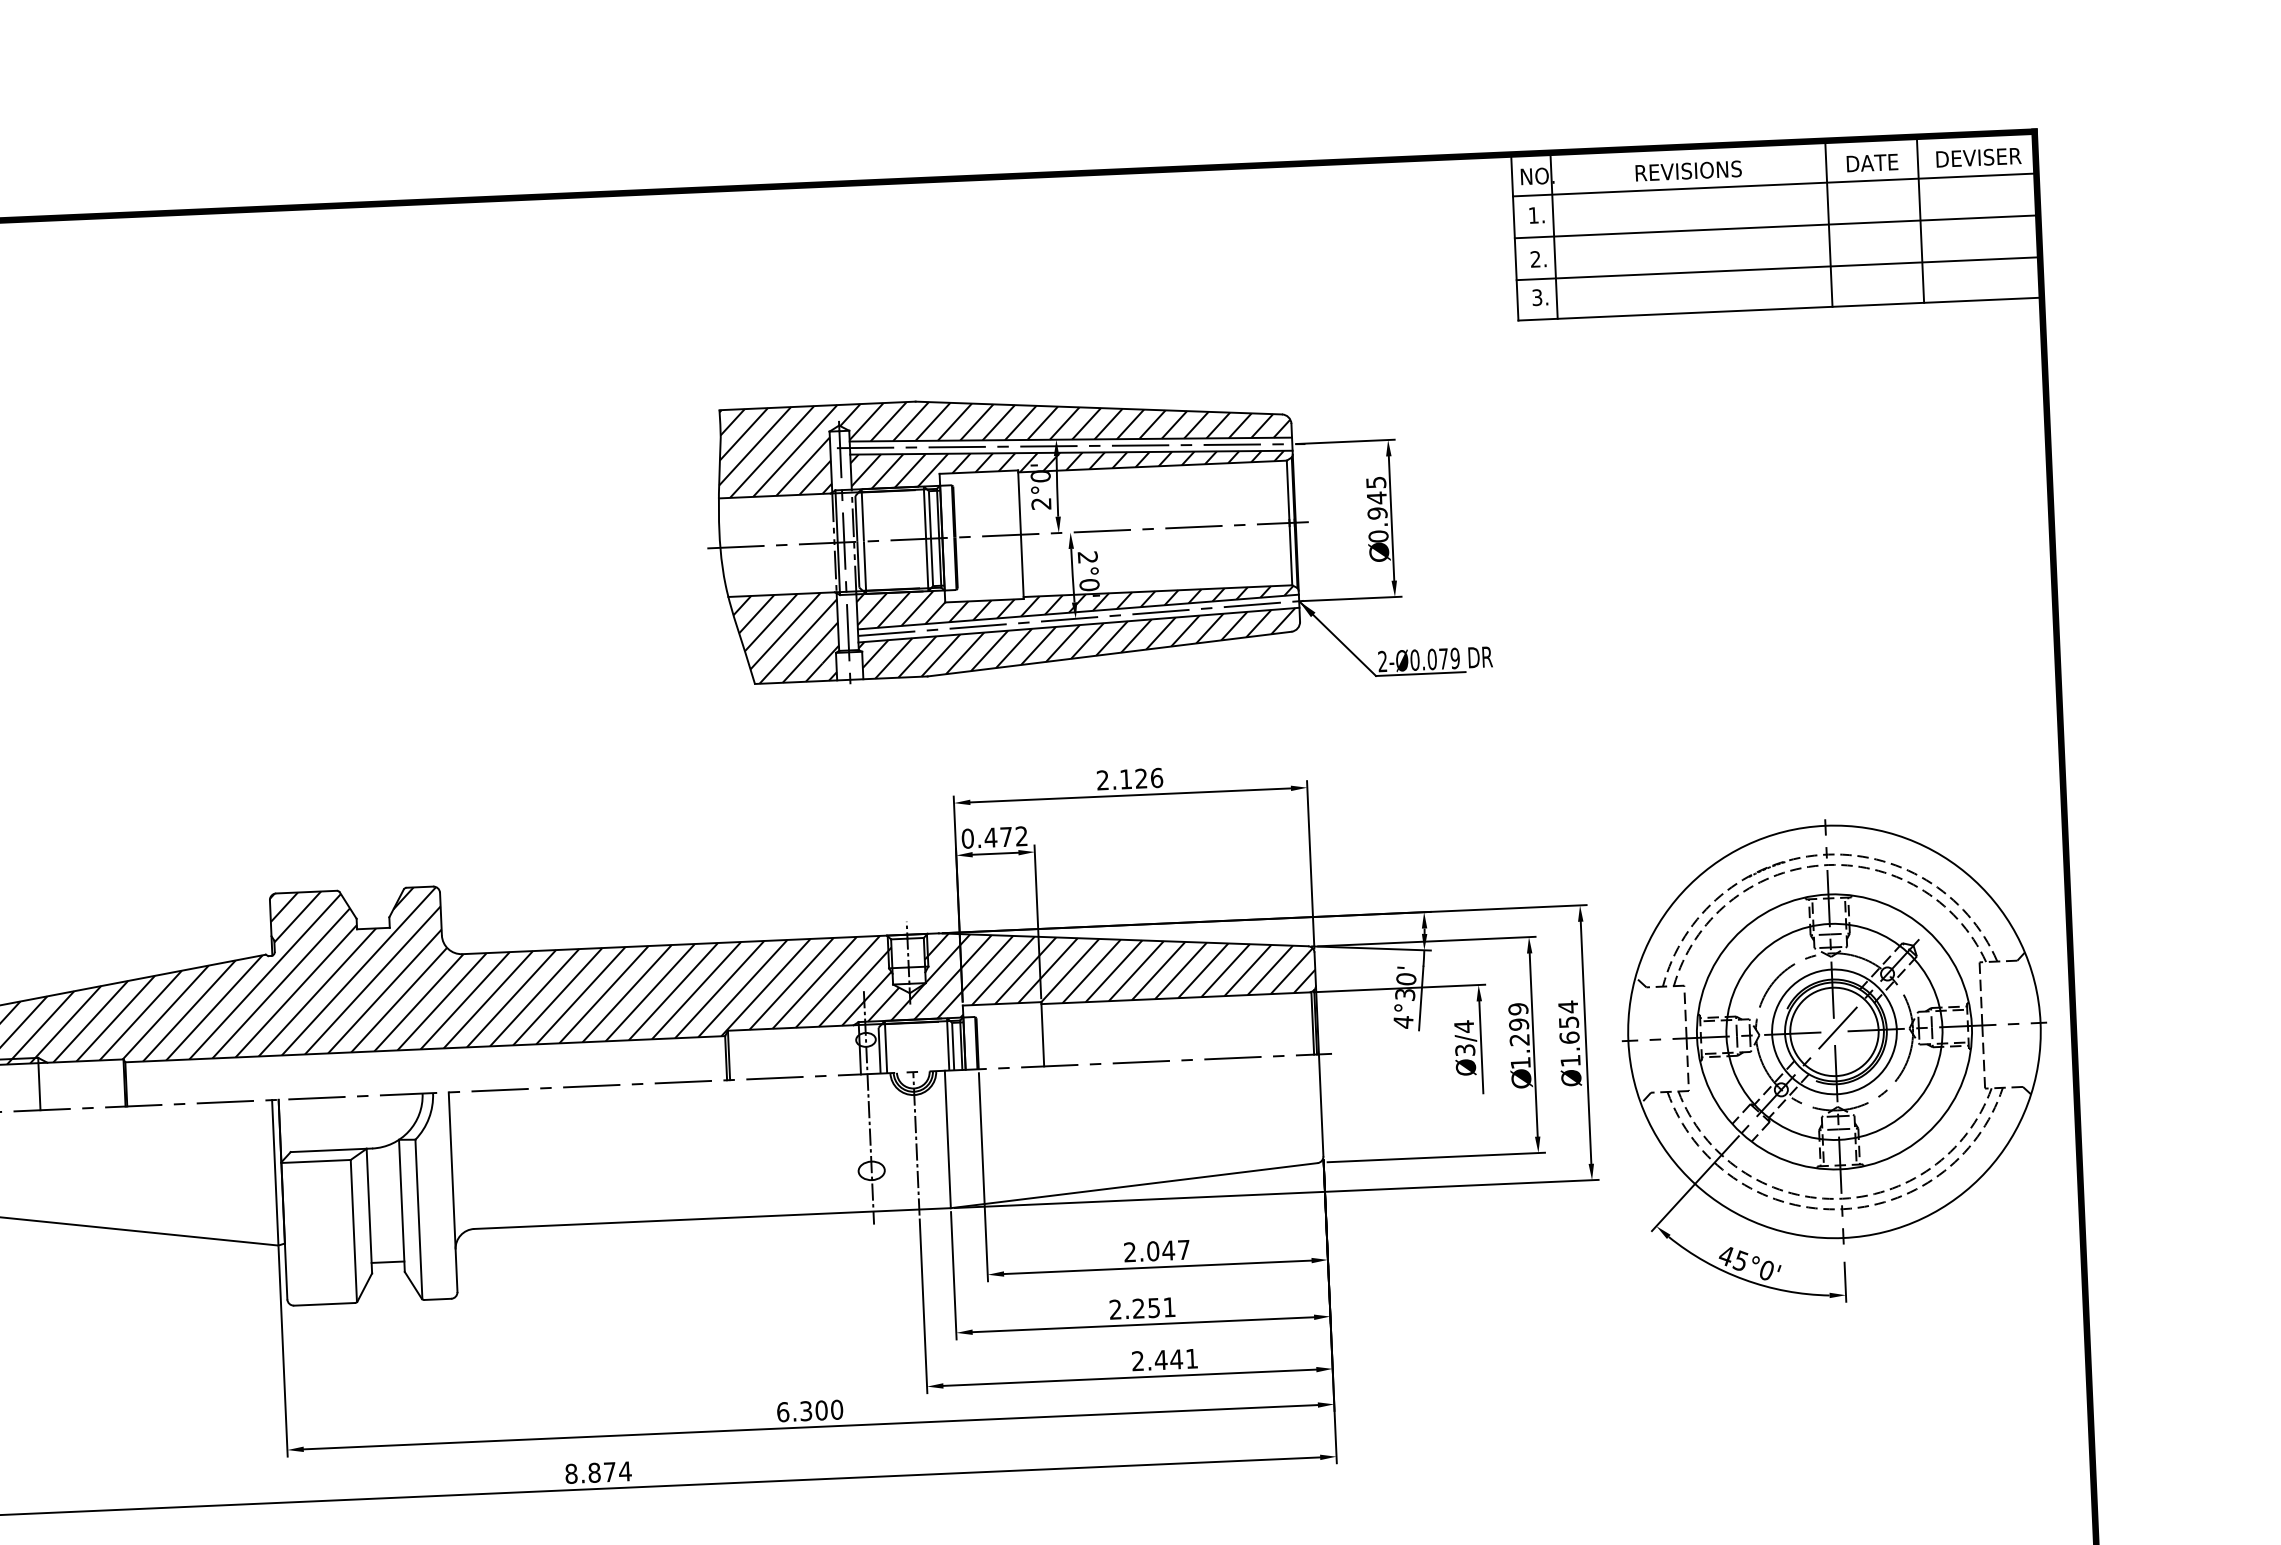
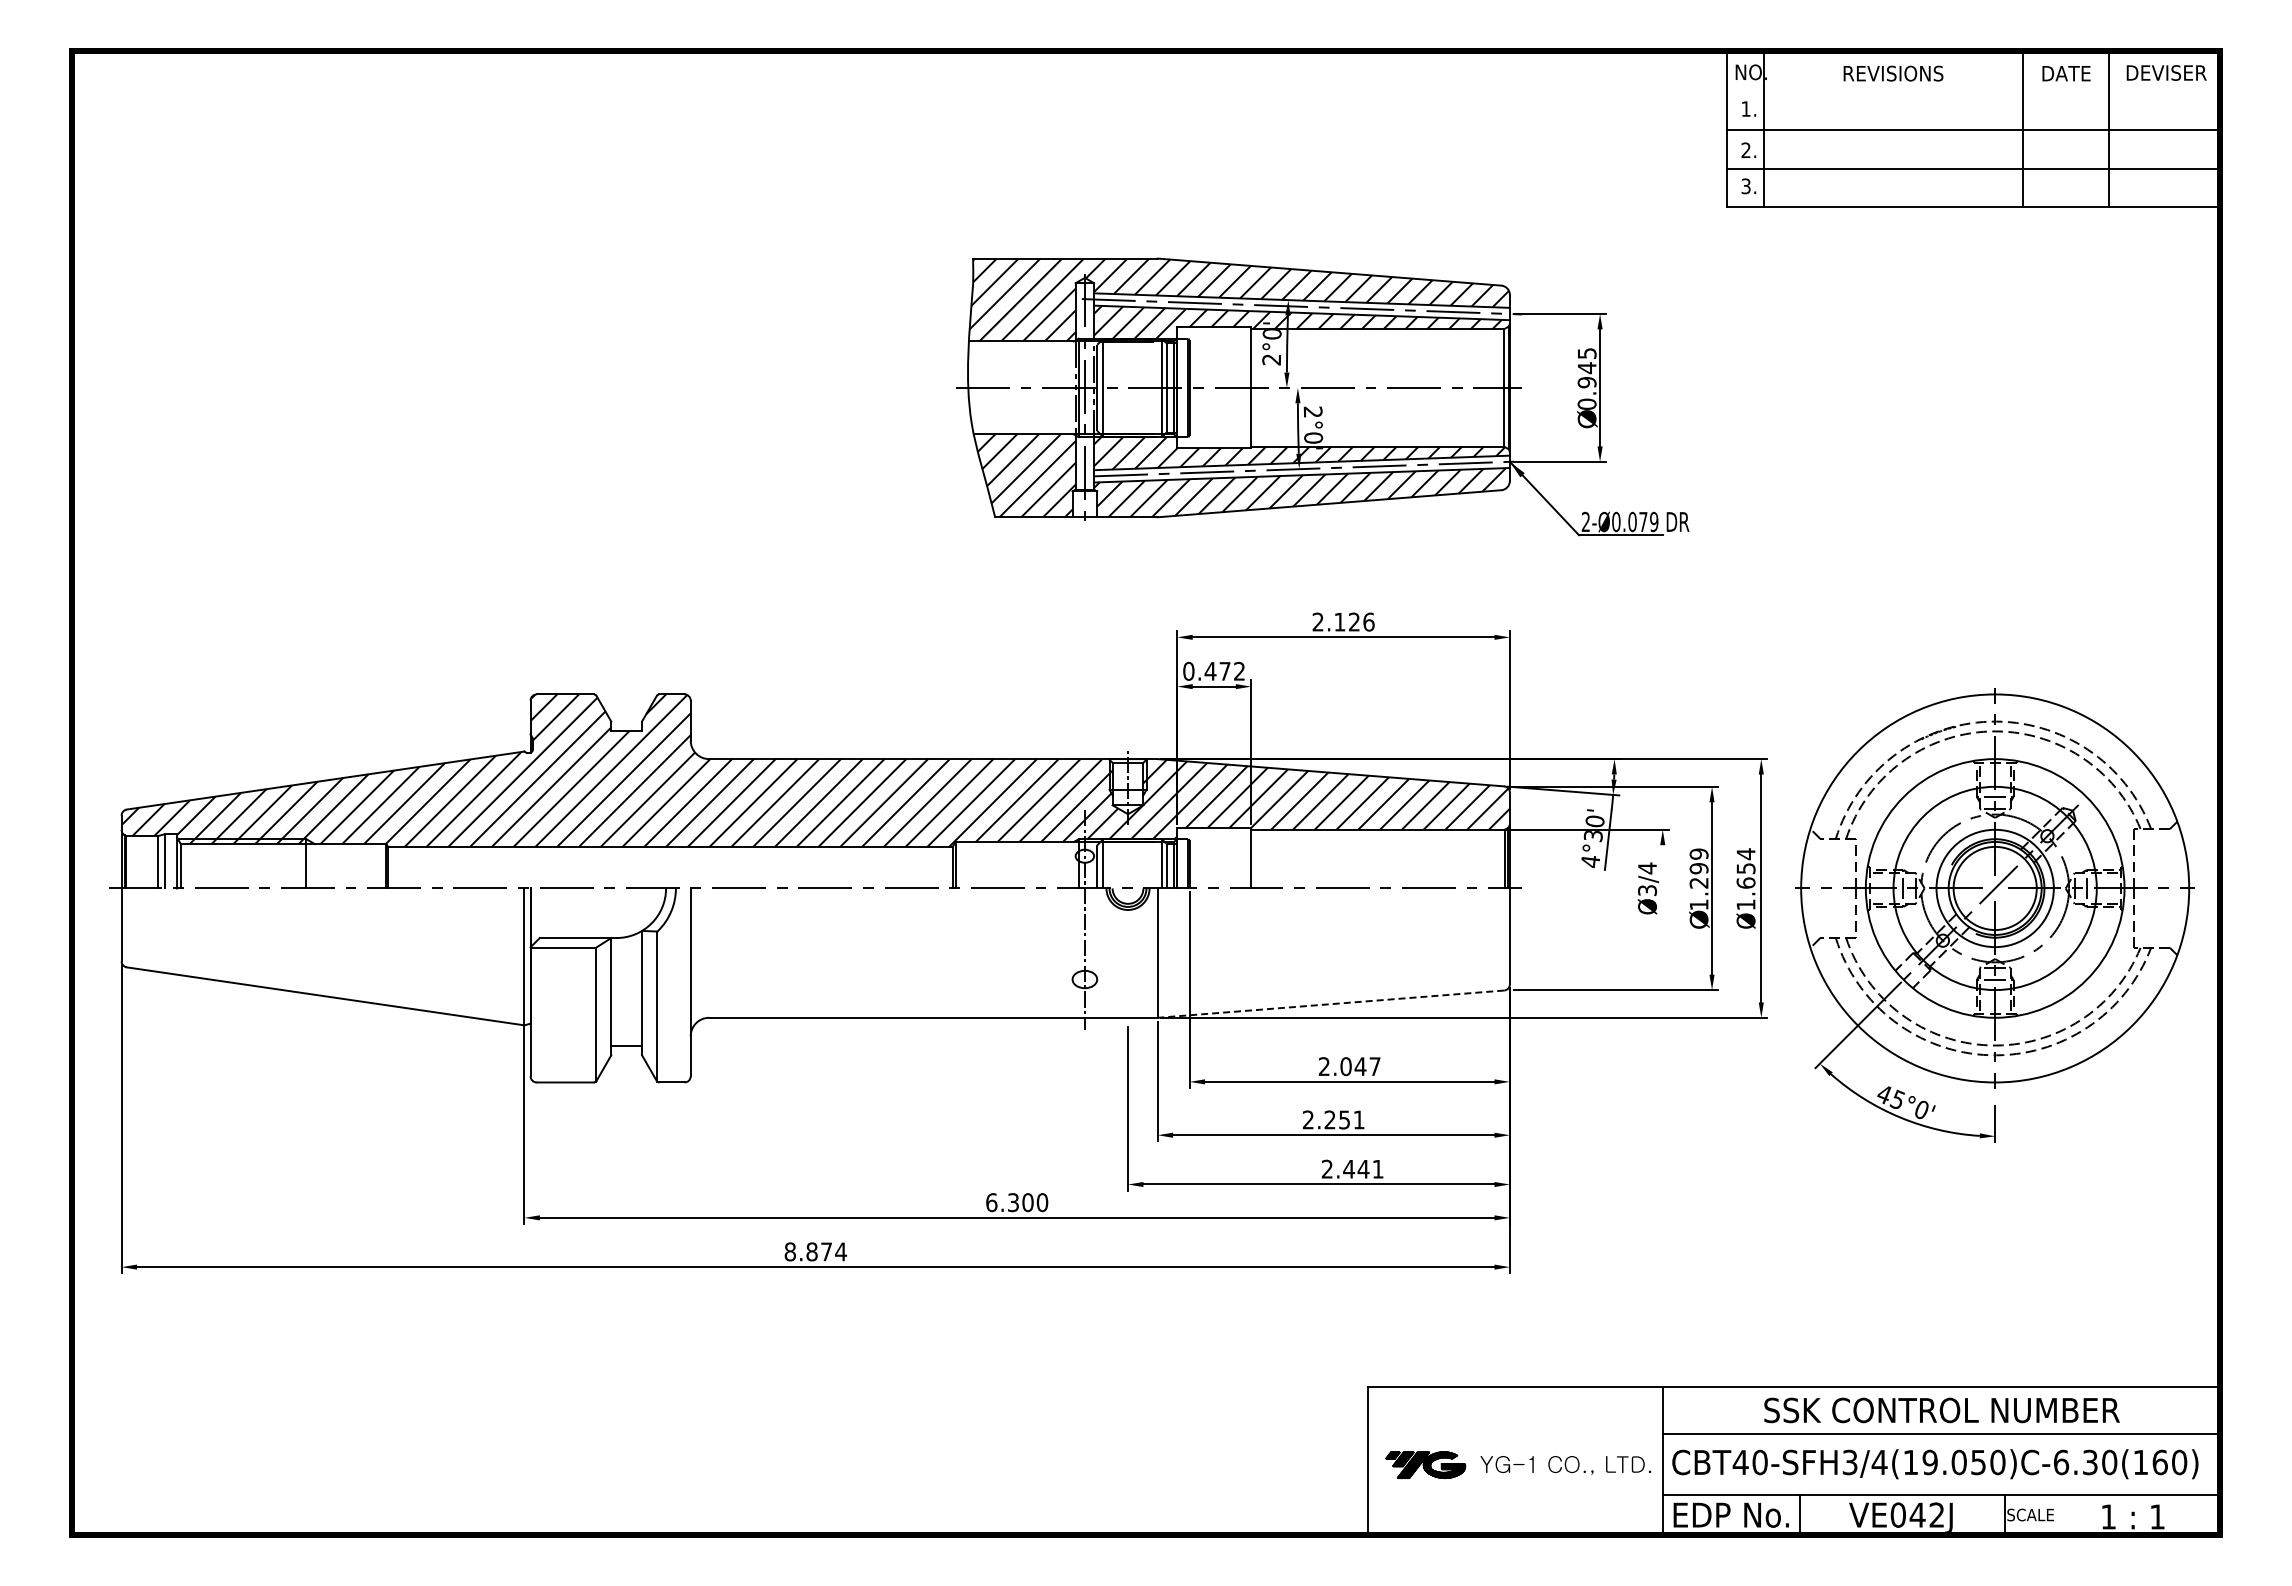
line: (1774, 185) -> (1973, 90), removed
line: (1481, 1047) -> (1662, 888), removed
line: (916, 1143) -> (1128, 955), removed
line: (1133, 1186) -> (1330, 1004), solid -> dashed

